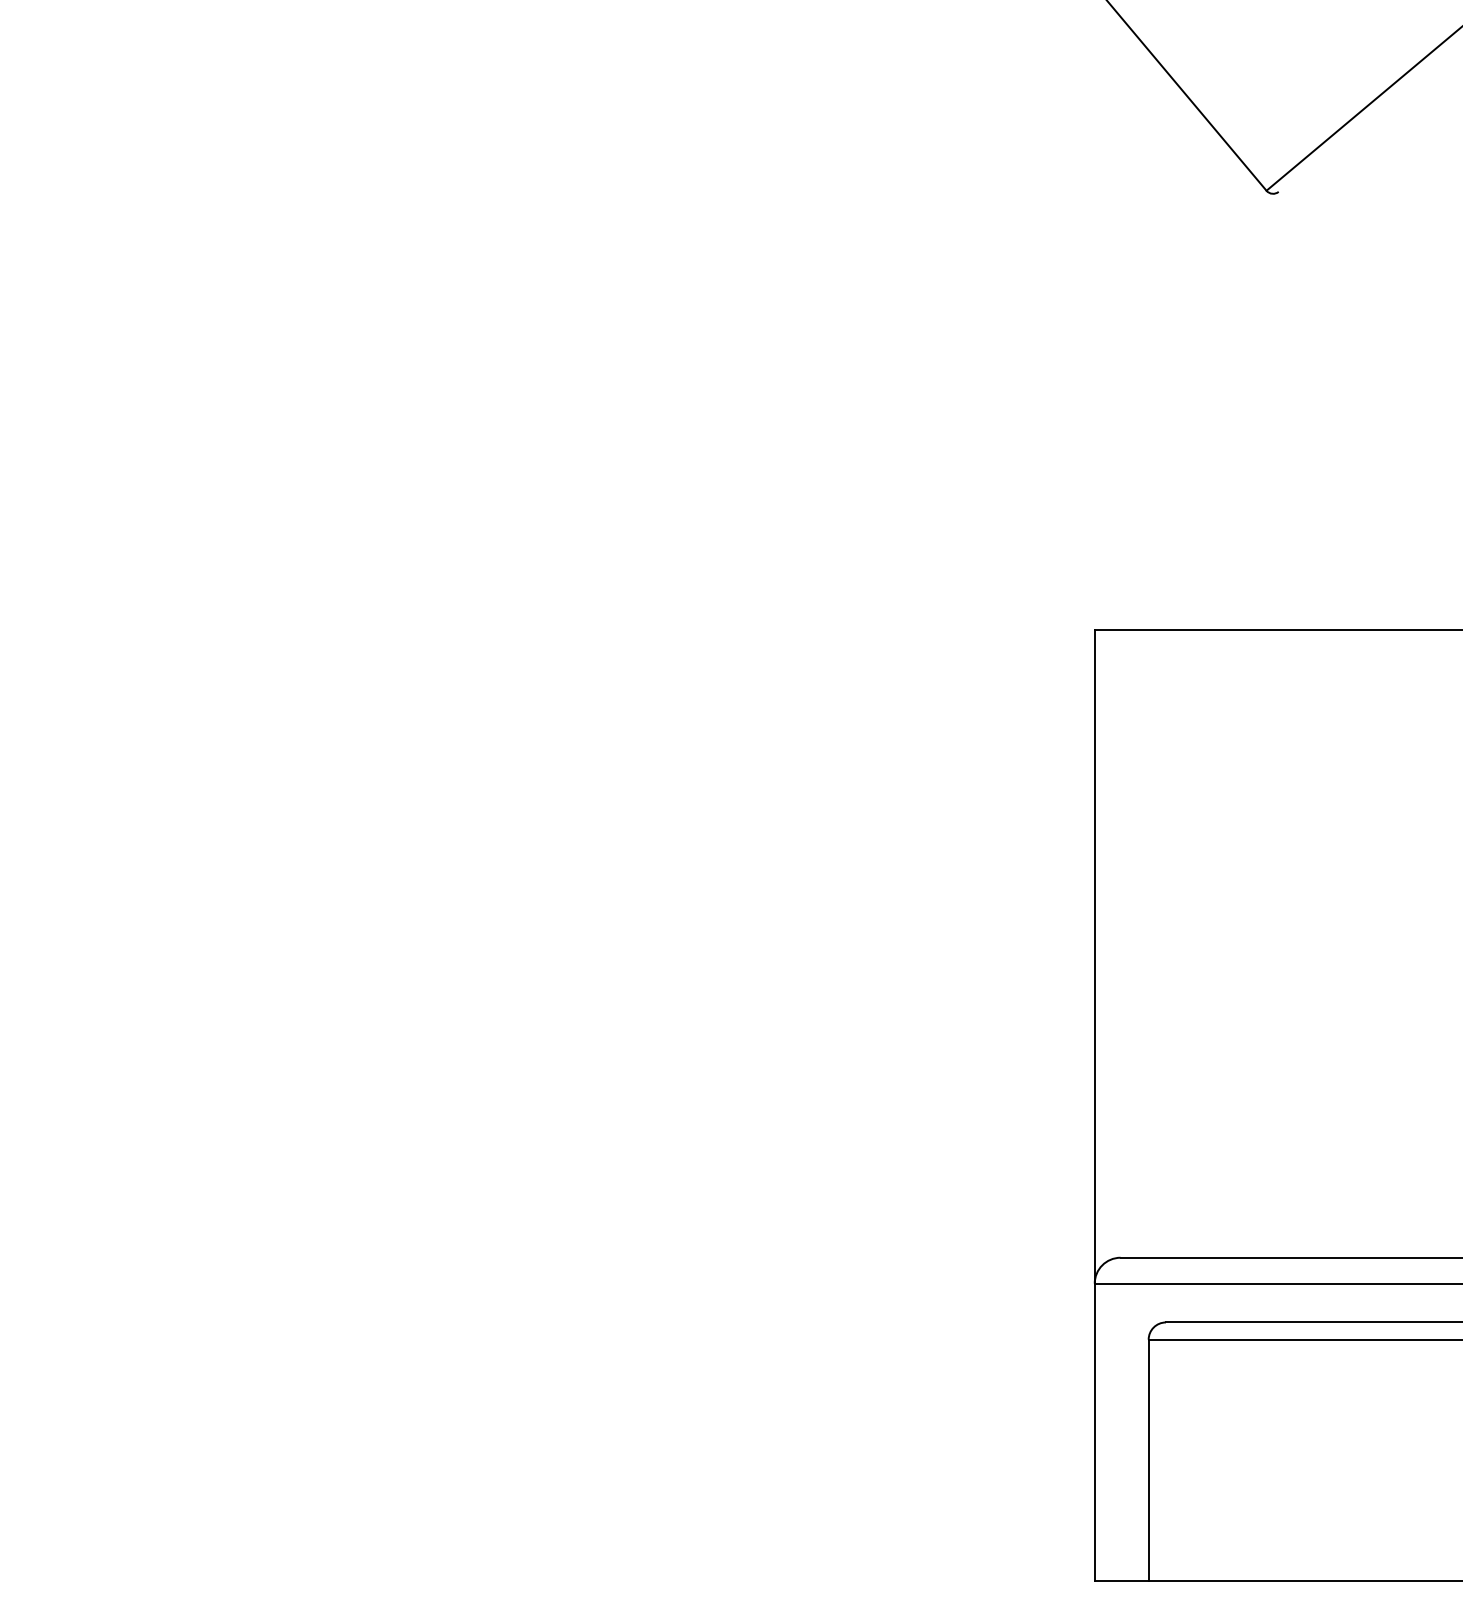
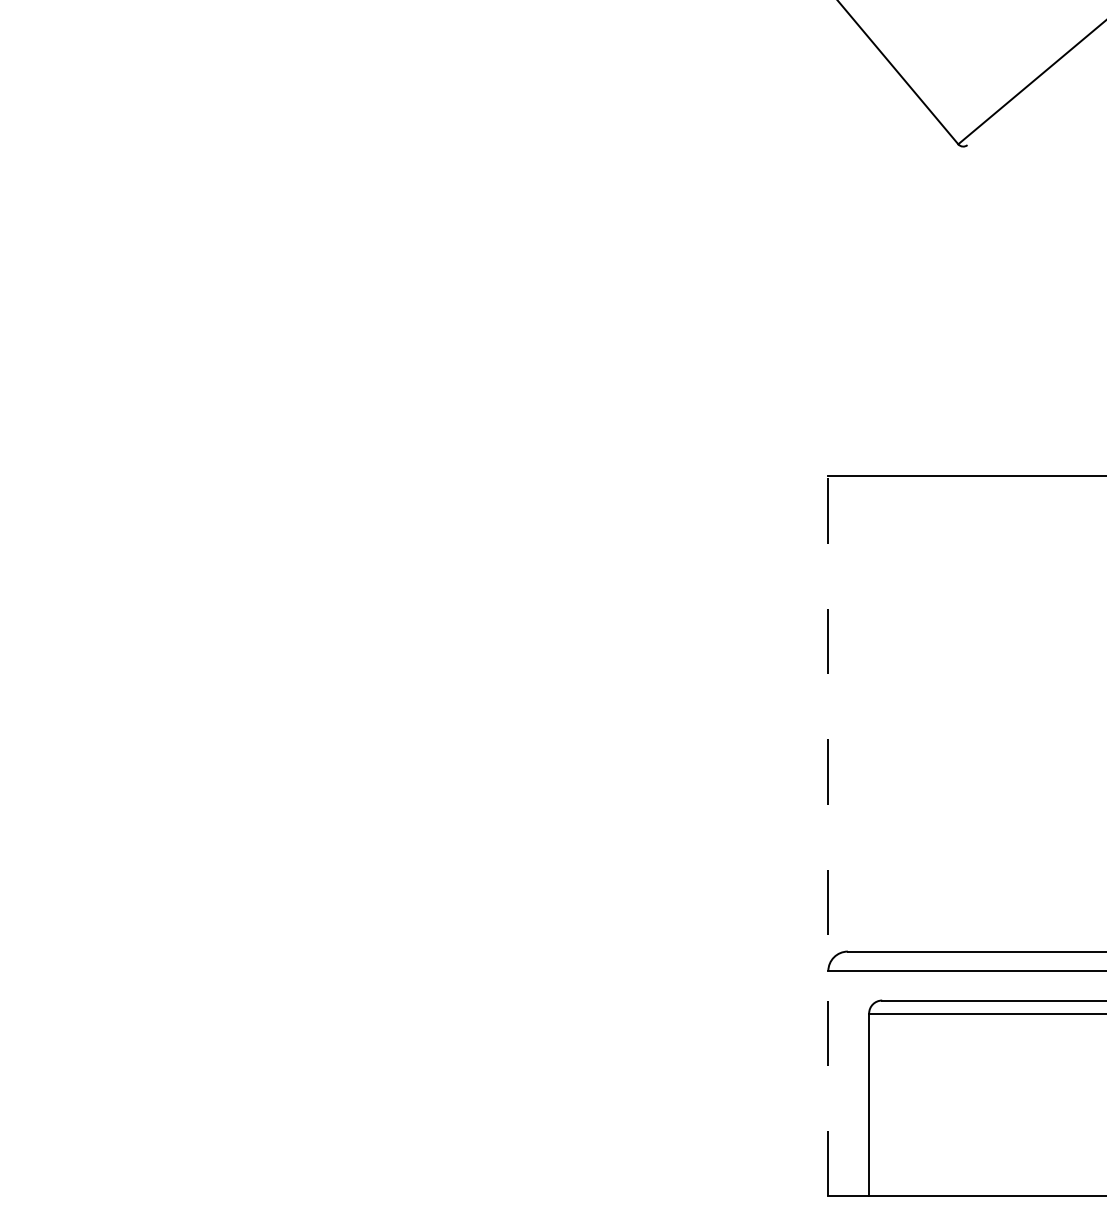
line: (1094, 1104) -> (828, 835), solid -> dashed

